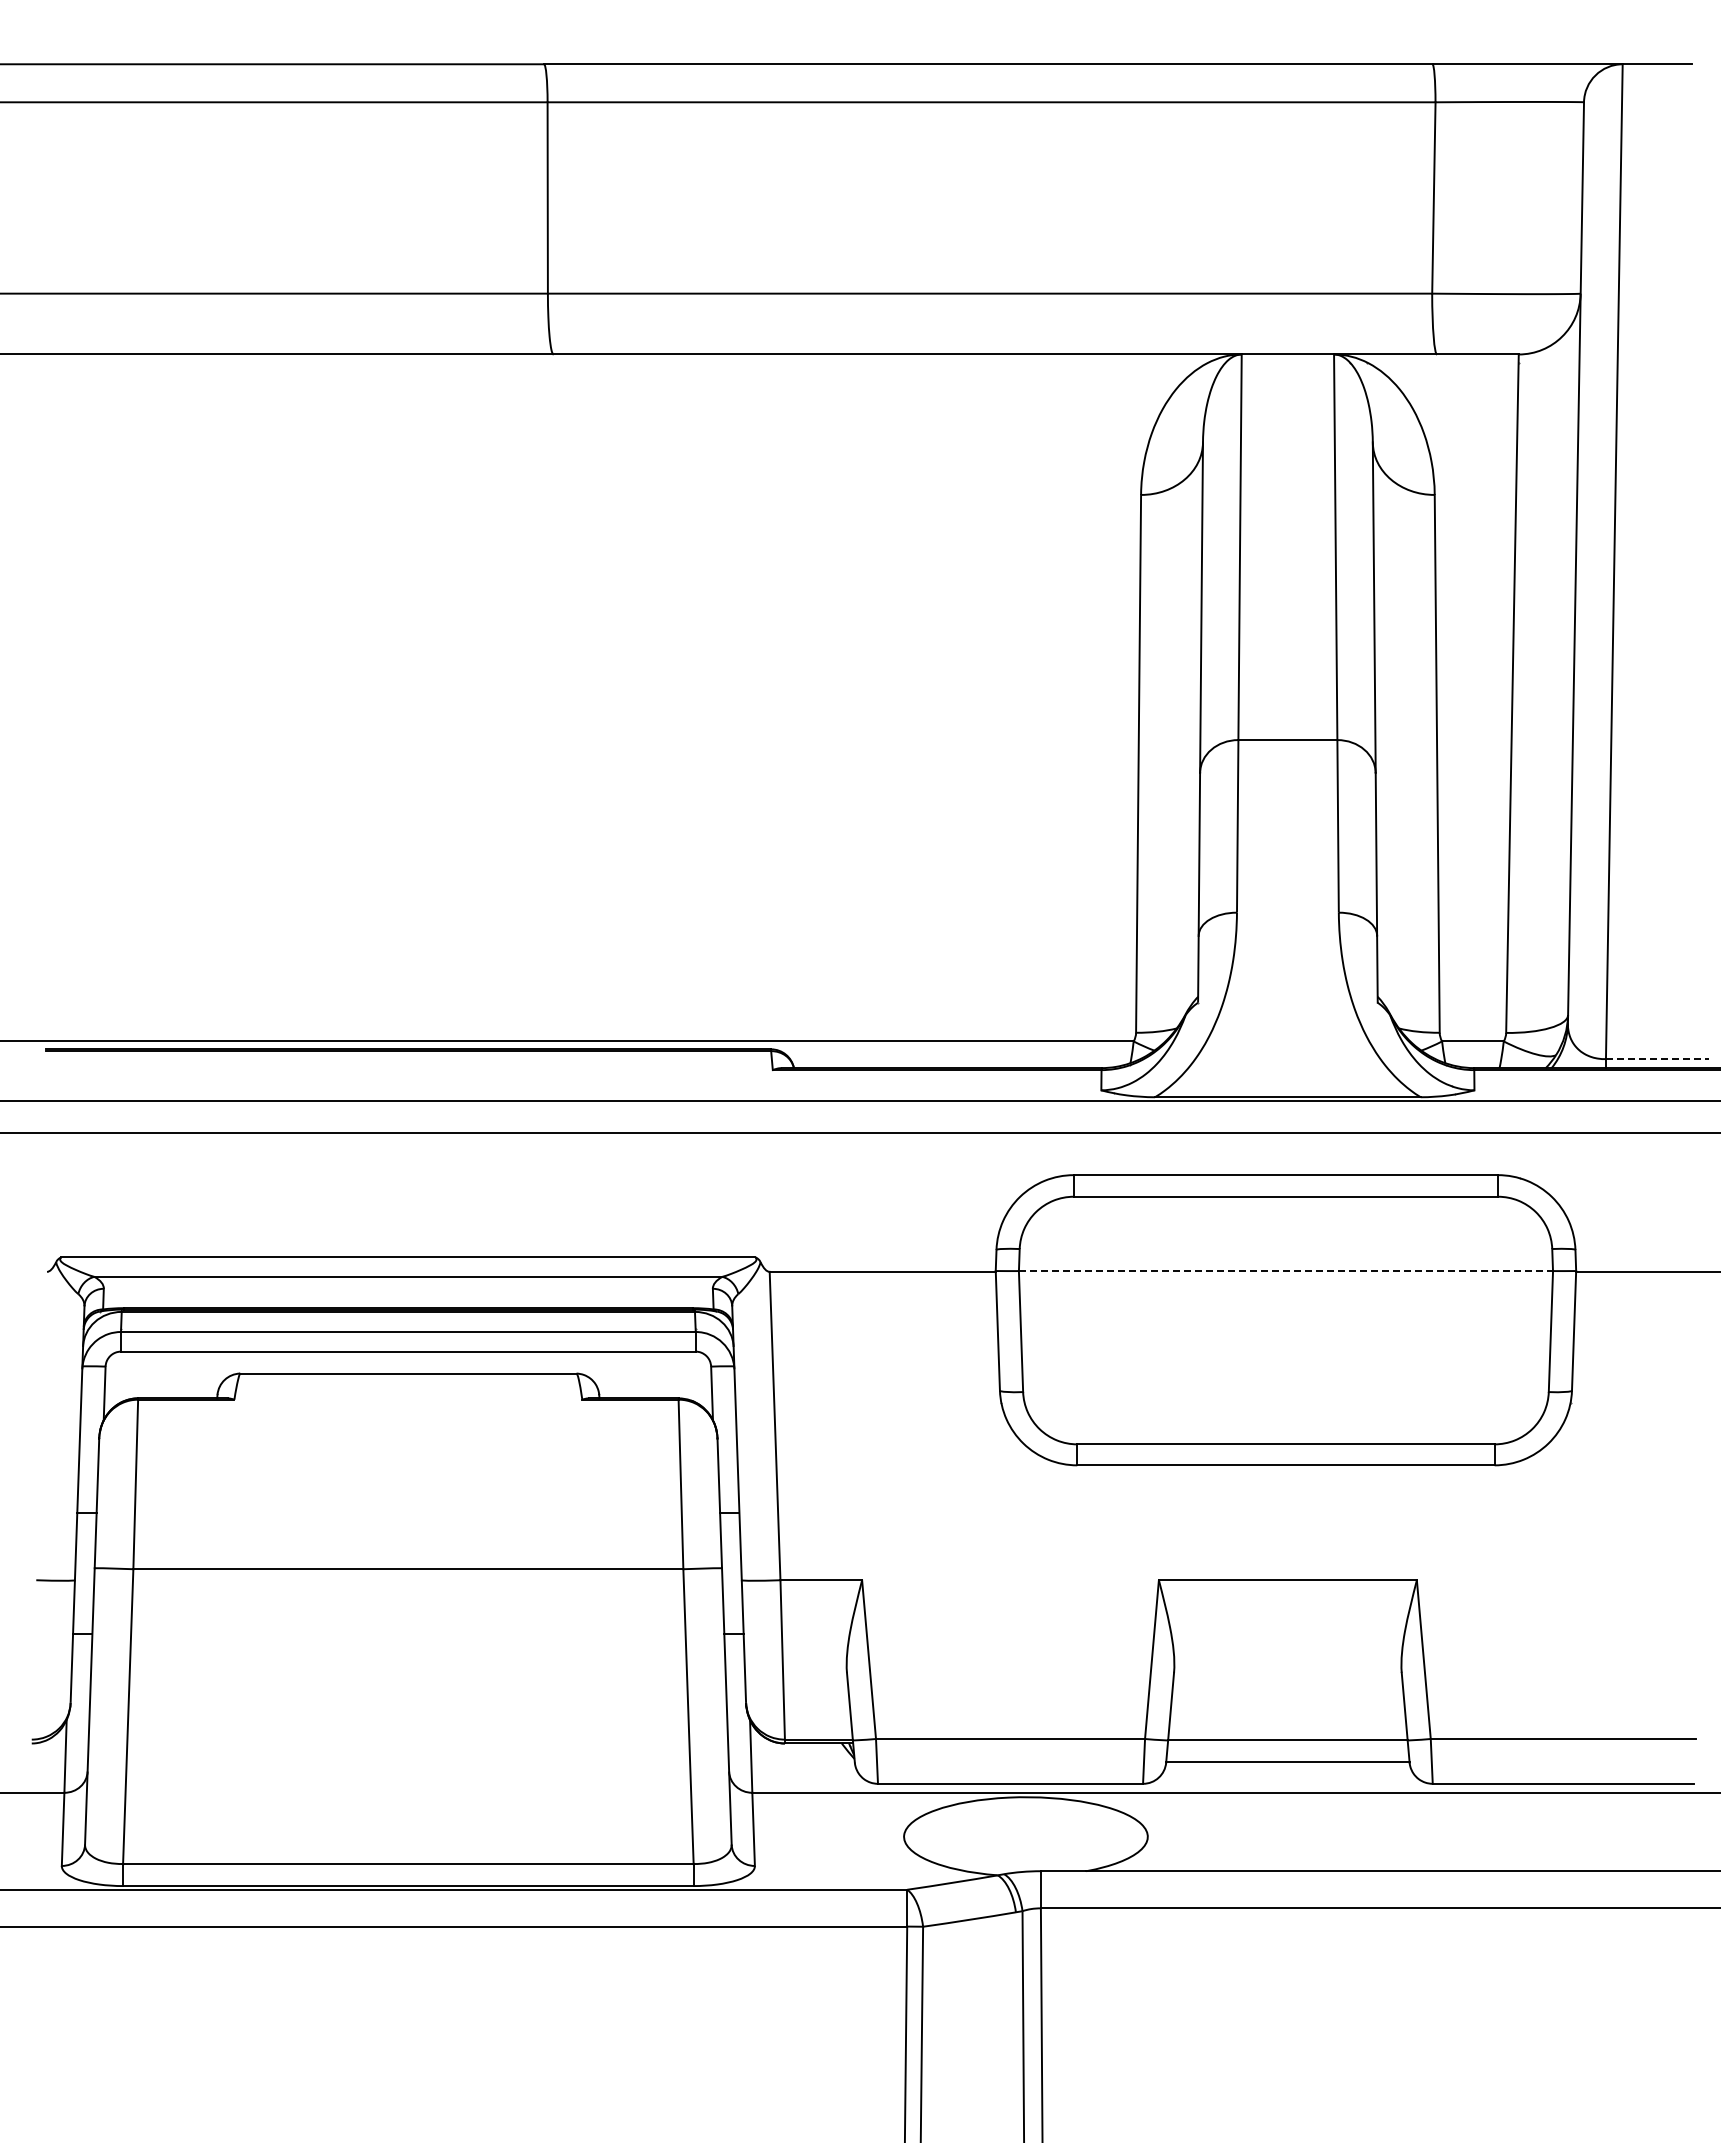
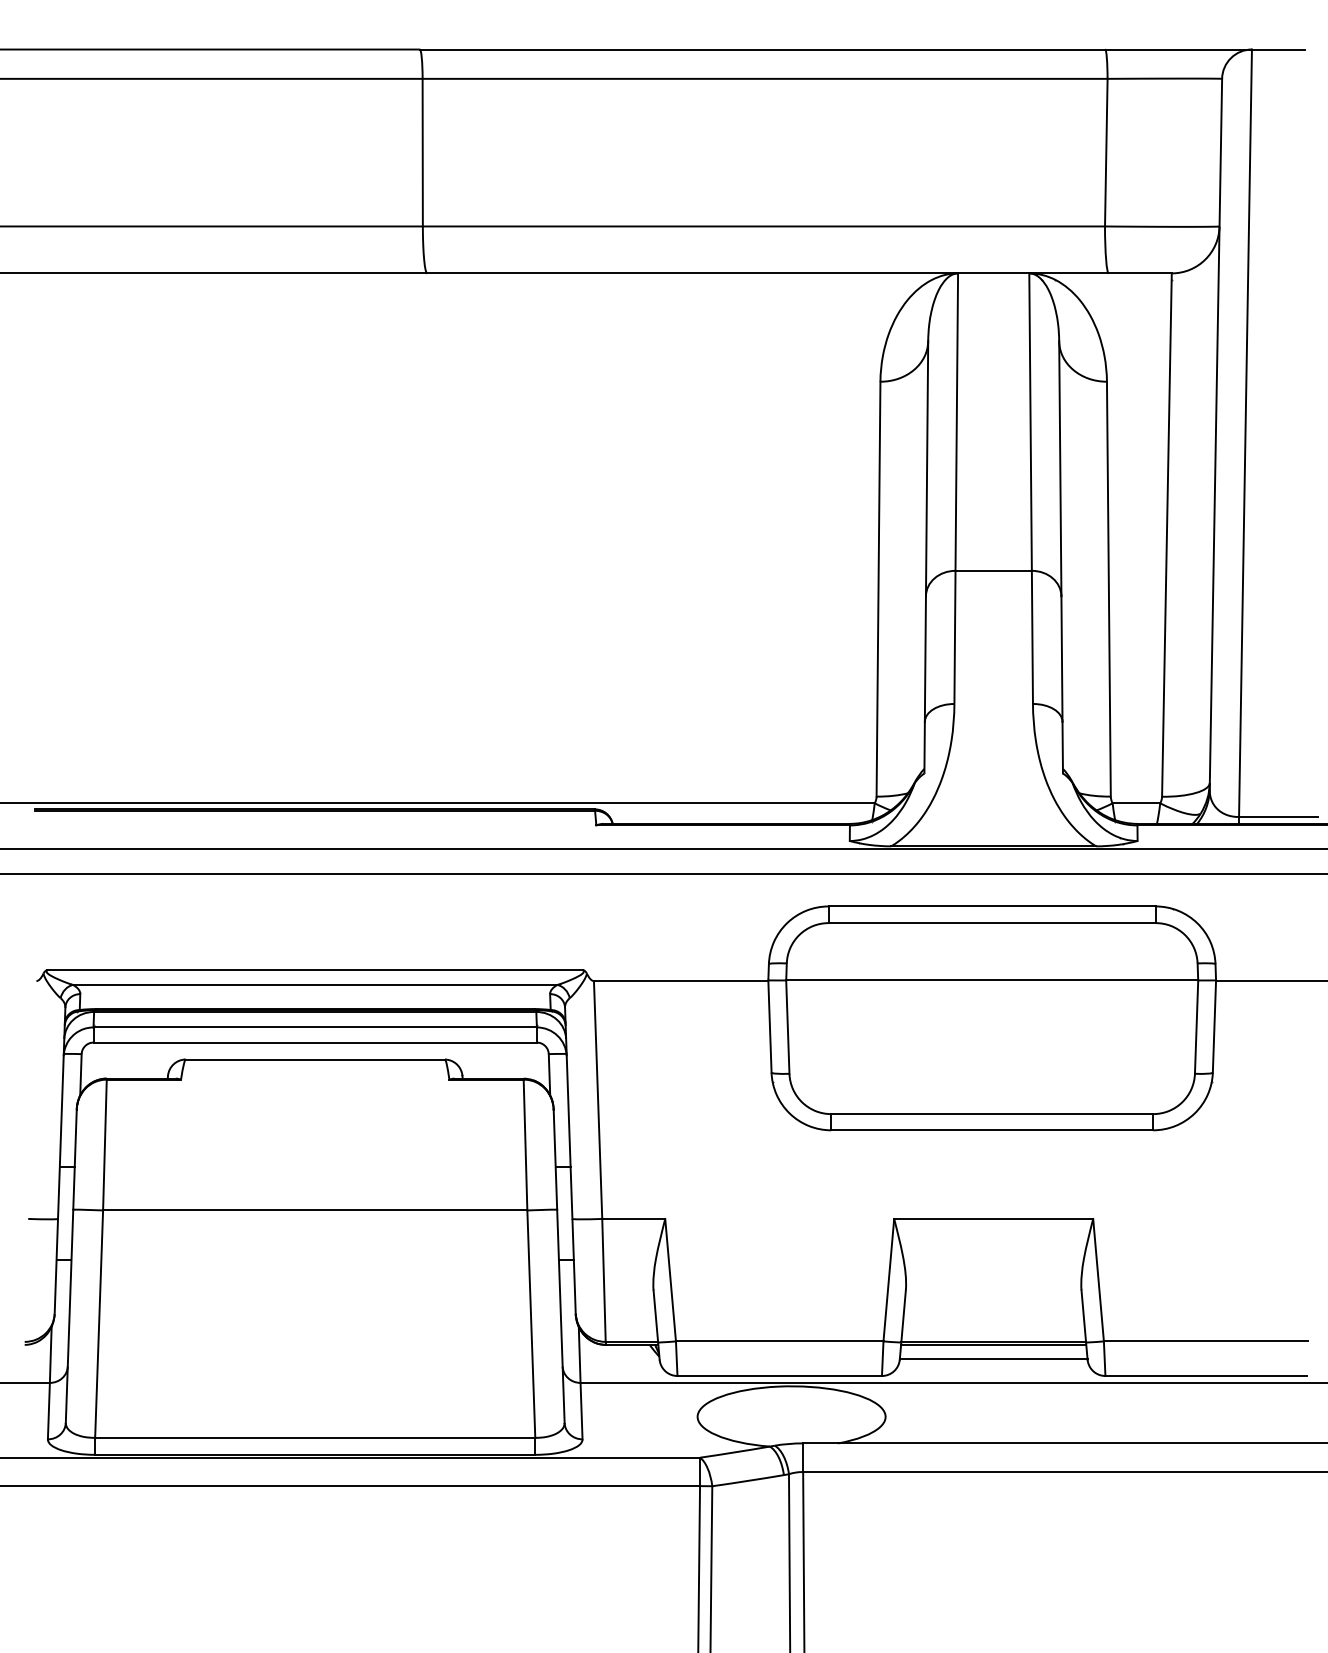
line: (1657, 1059) -> (1278, 817), dashed -> solid
line: (1286, 1271) -> (992, 980), dashed -> solid
line: (1287, 1743) -> (993, 1344), added

